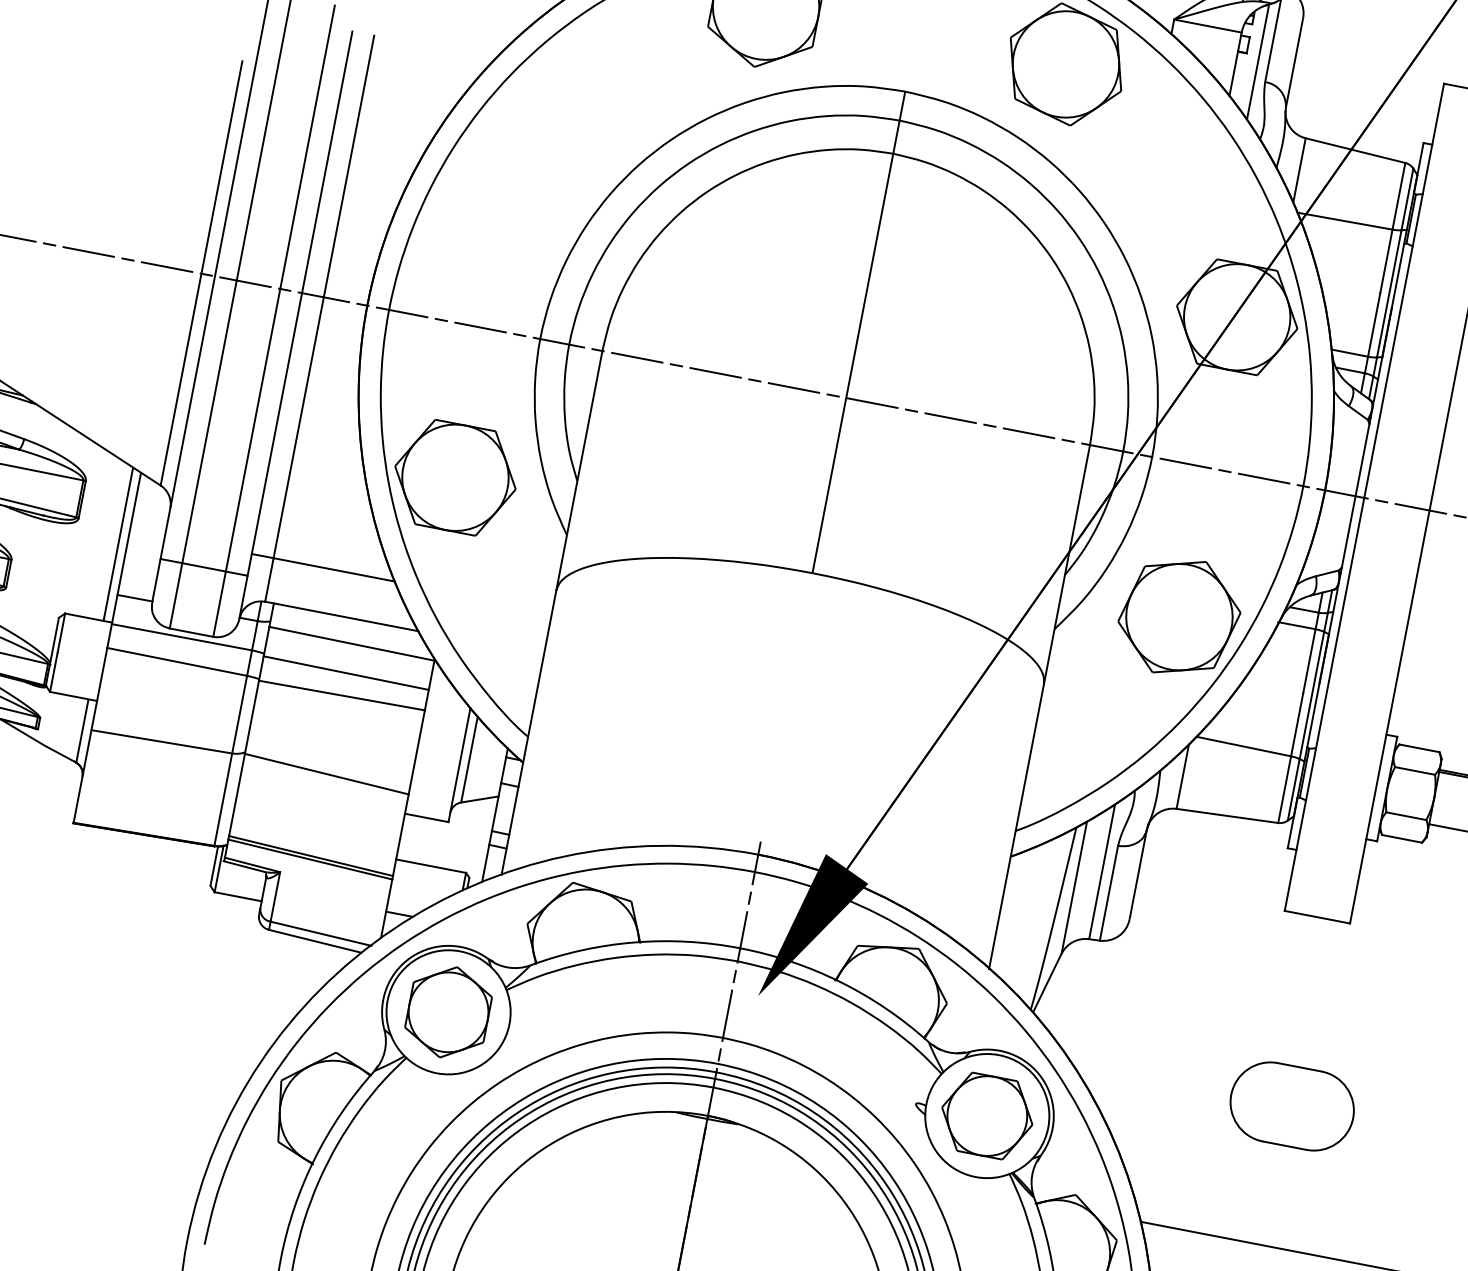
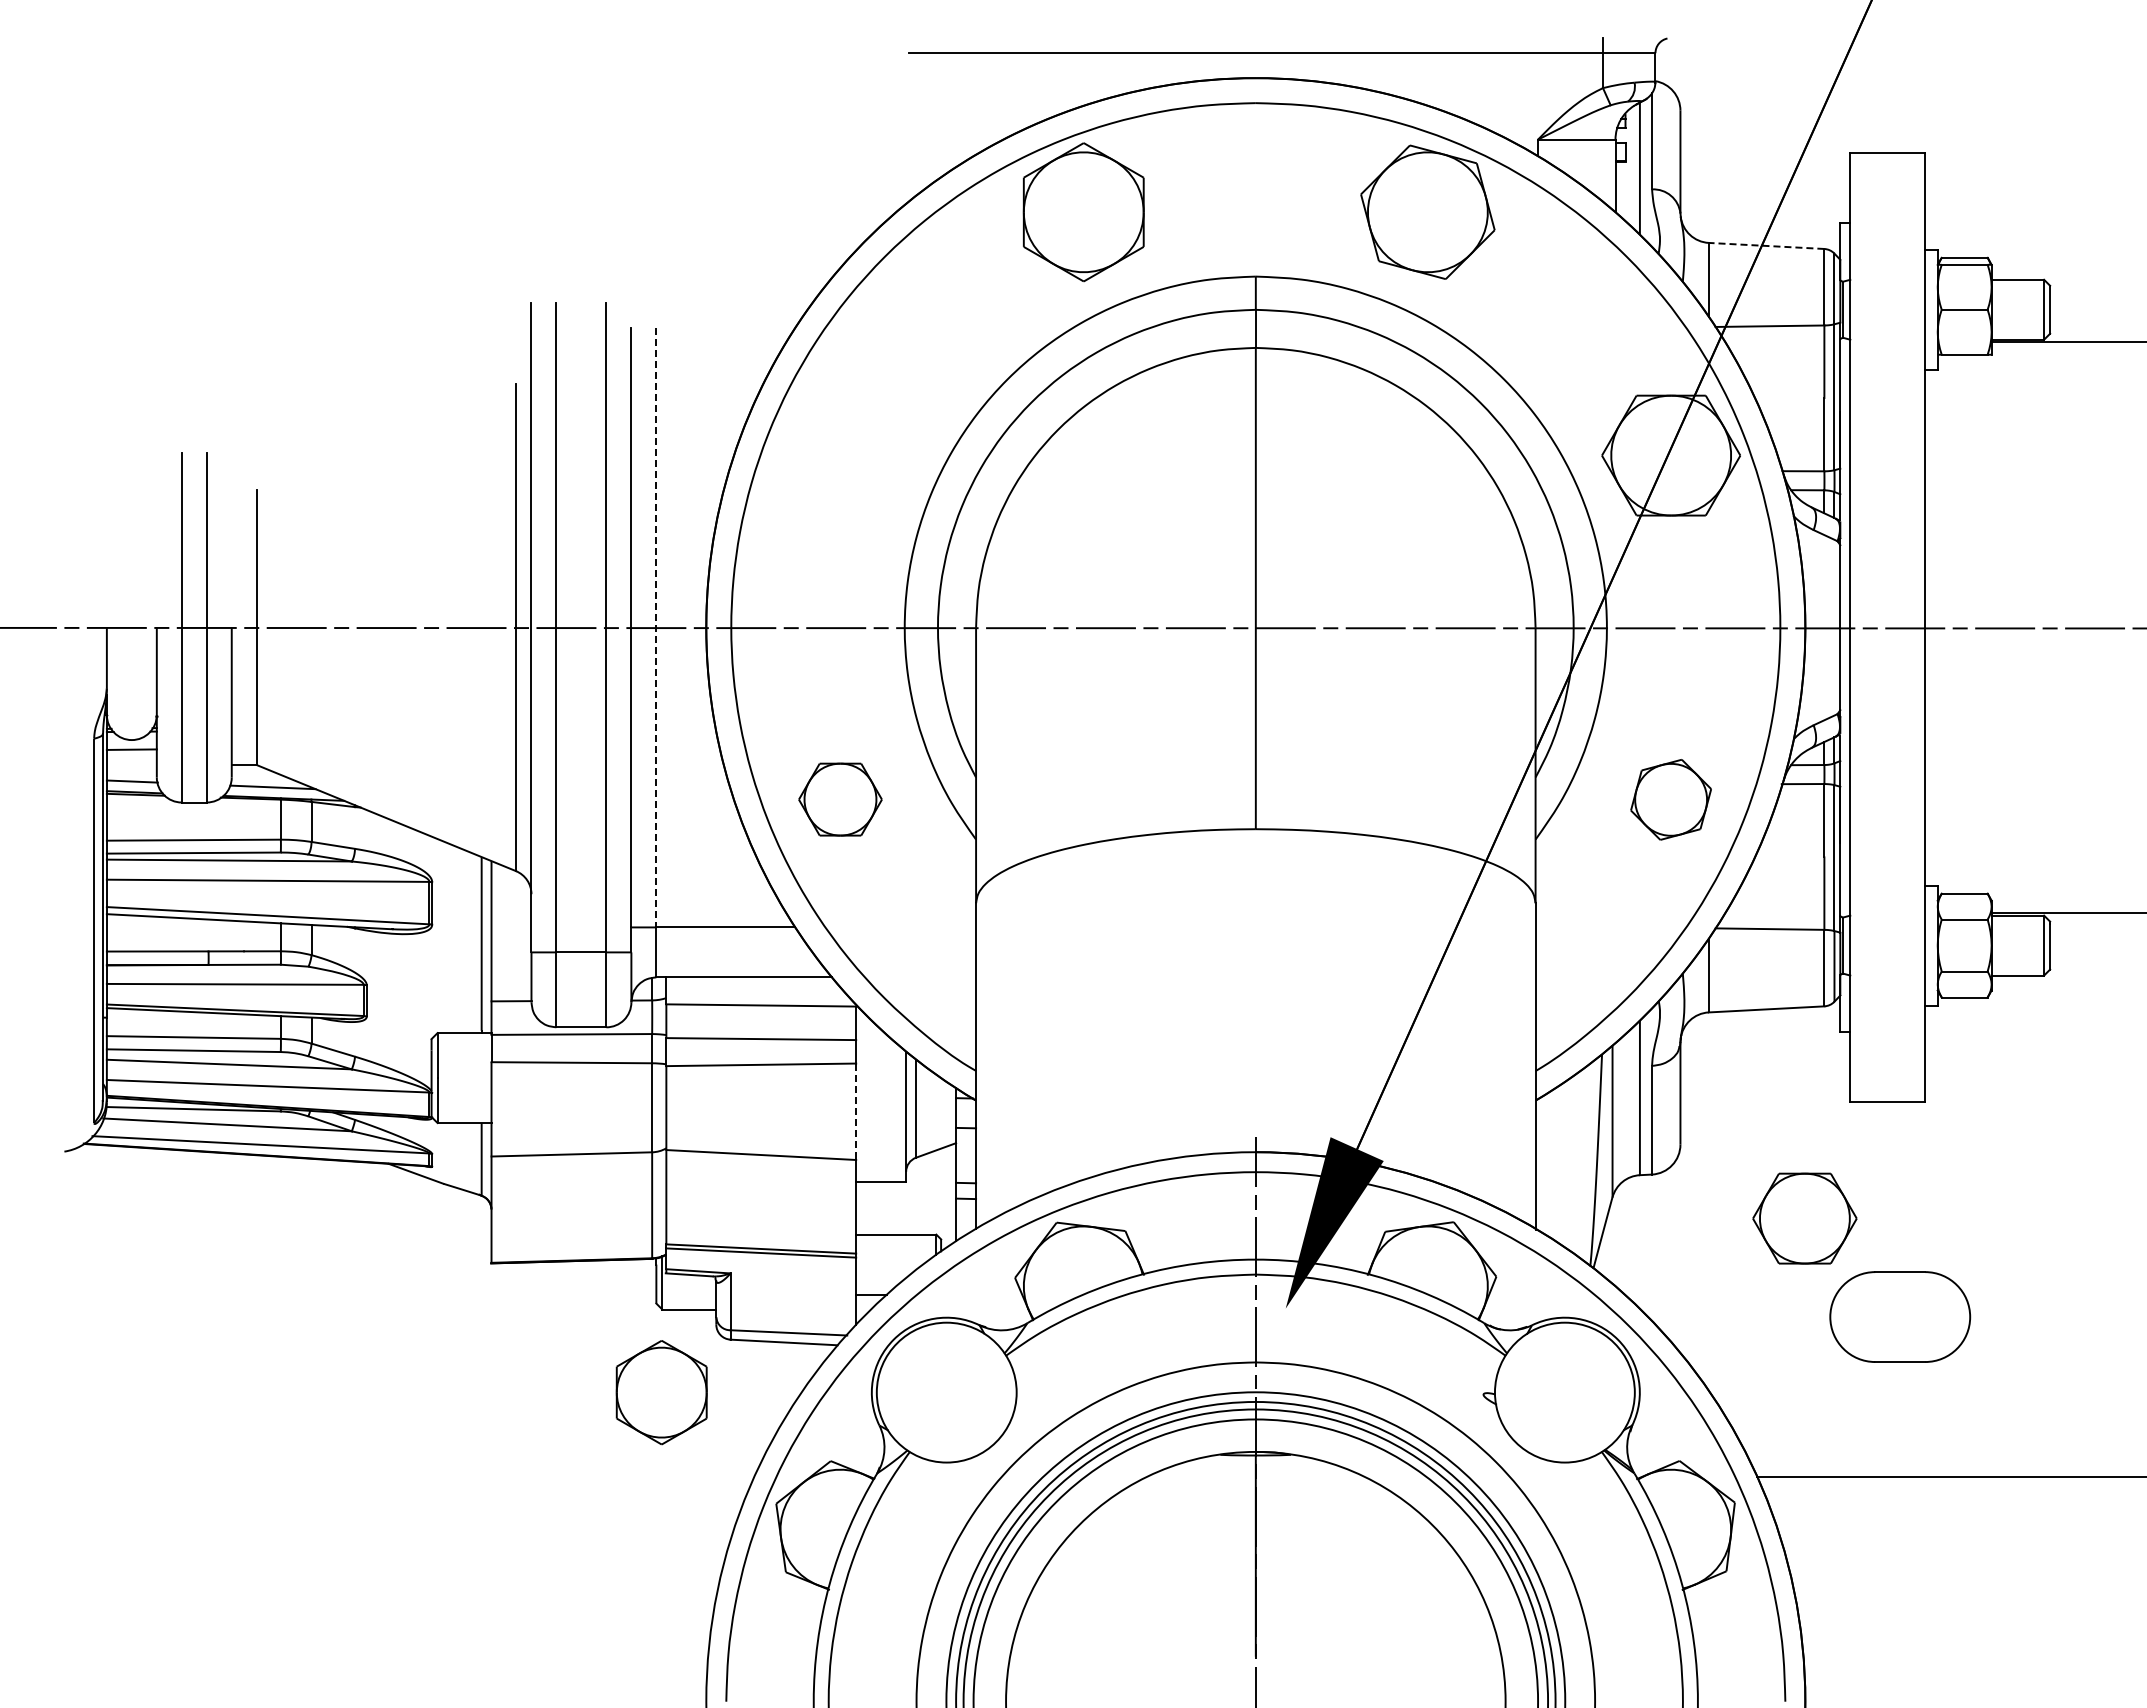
line: (1355, 150) -> (1766, 245), solid -> dashed
line: (324, 296) -> (656, 627), solid -> dashed
part: (455, 477) -> (840, 799), size x0.6
part: (1178, 616) -> (1670, 799), size x0.6
line: (416, 753) -> (856, 1112), solid -> dashed
part: (448, 1012) -> (661, 1392), moved
part: (986, 1115) -> (1804, 1218), moved

